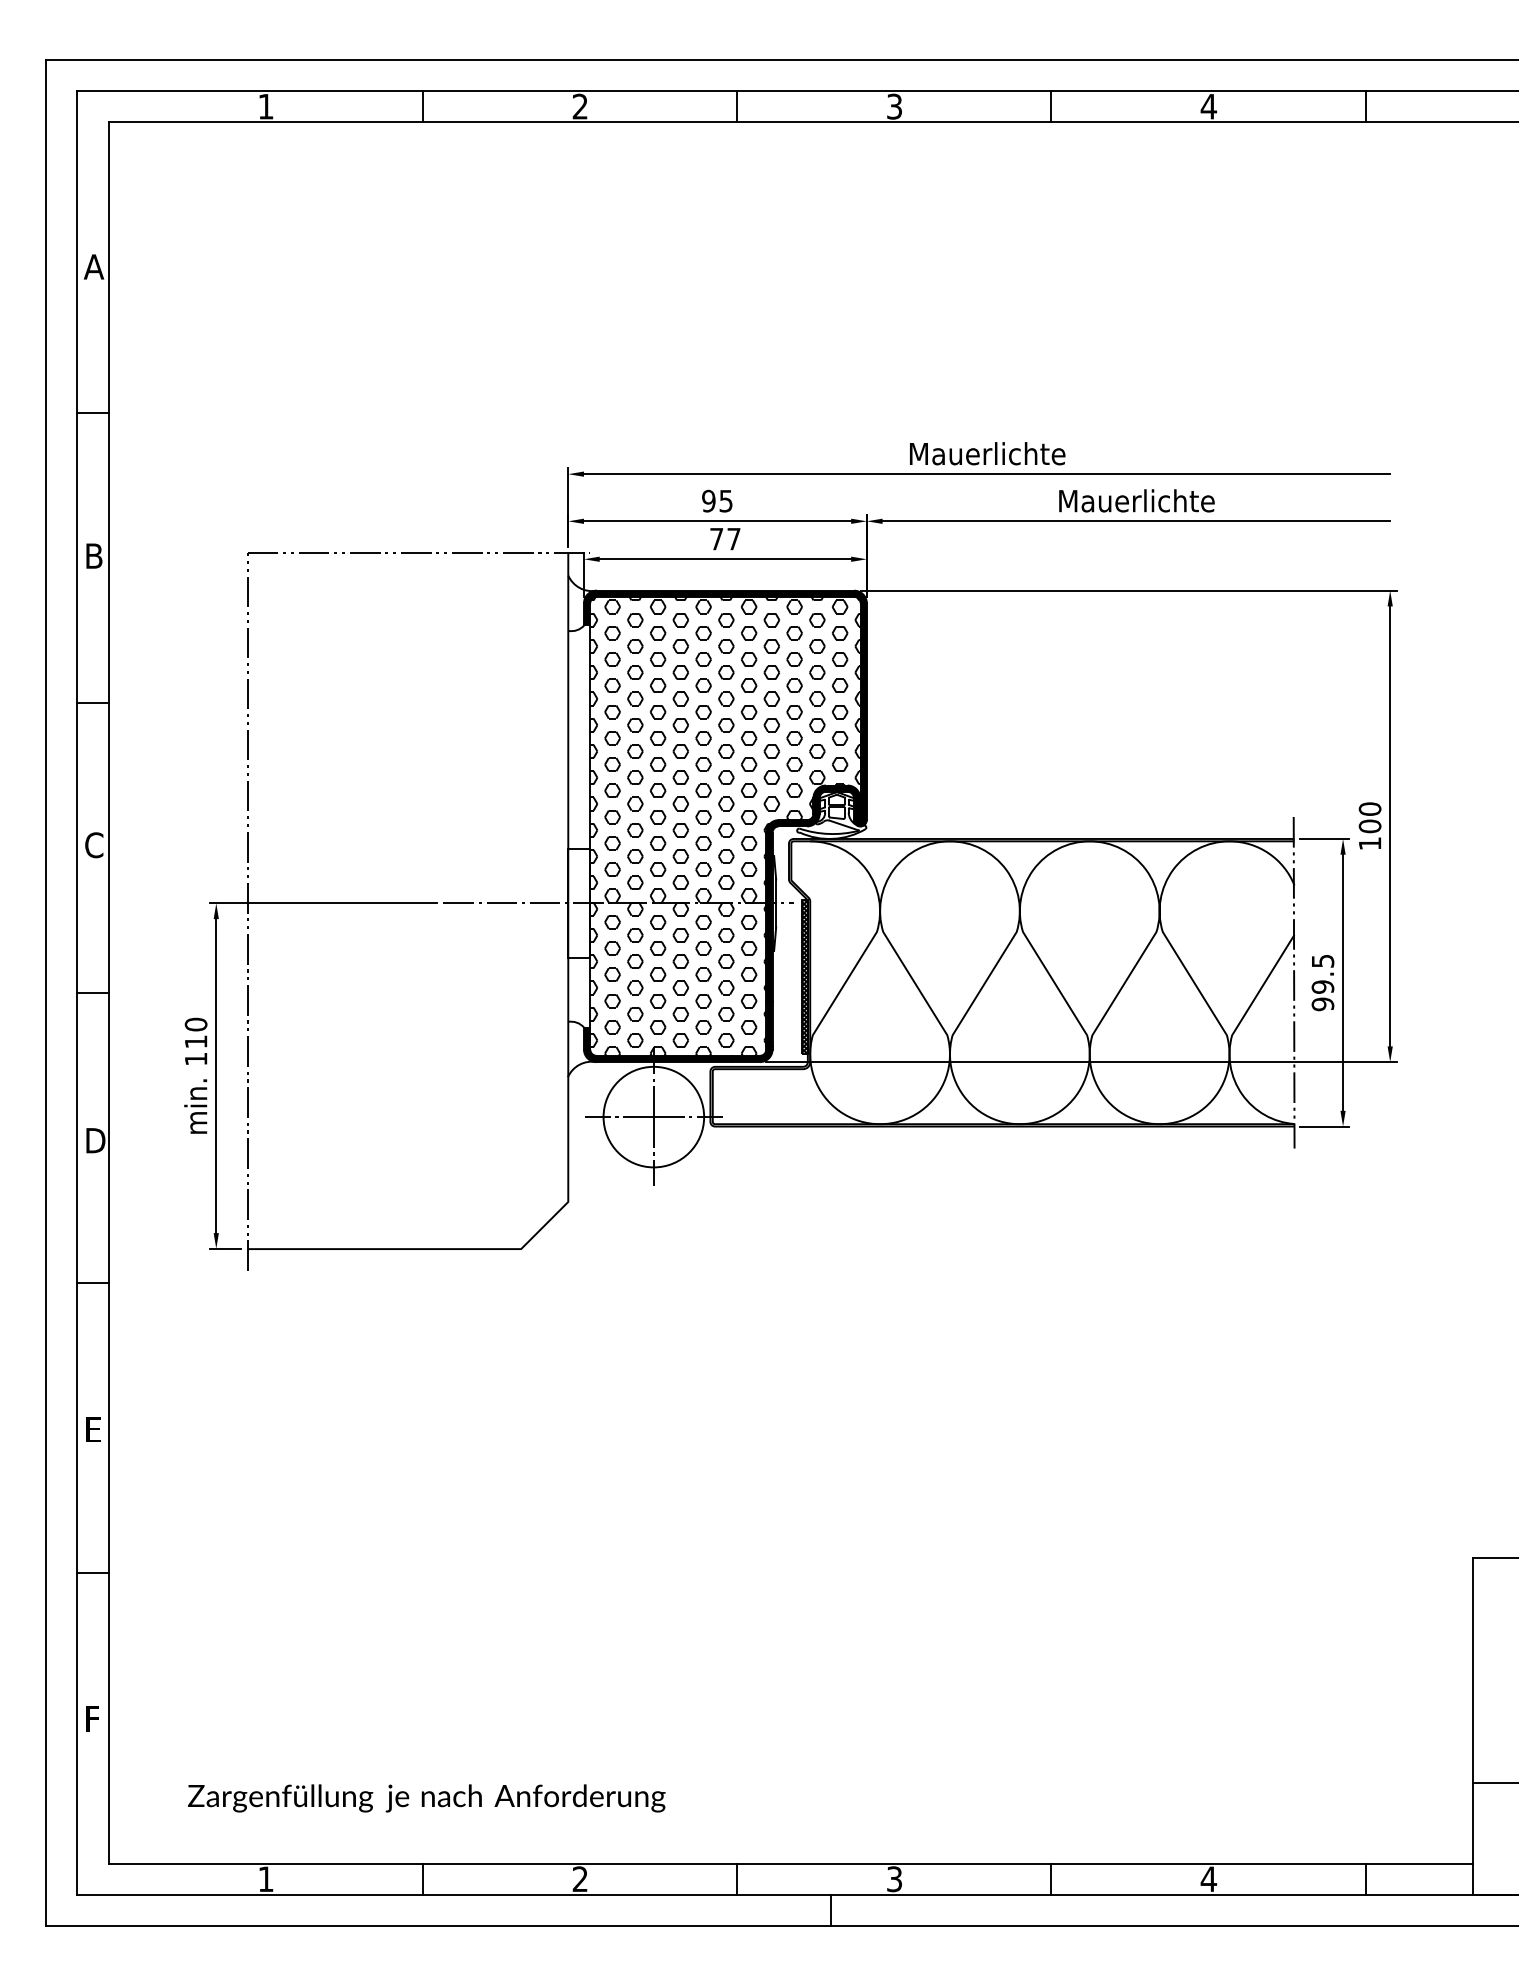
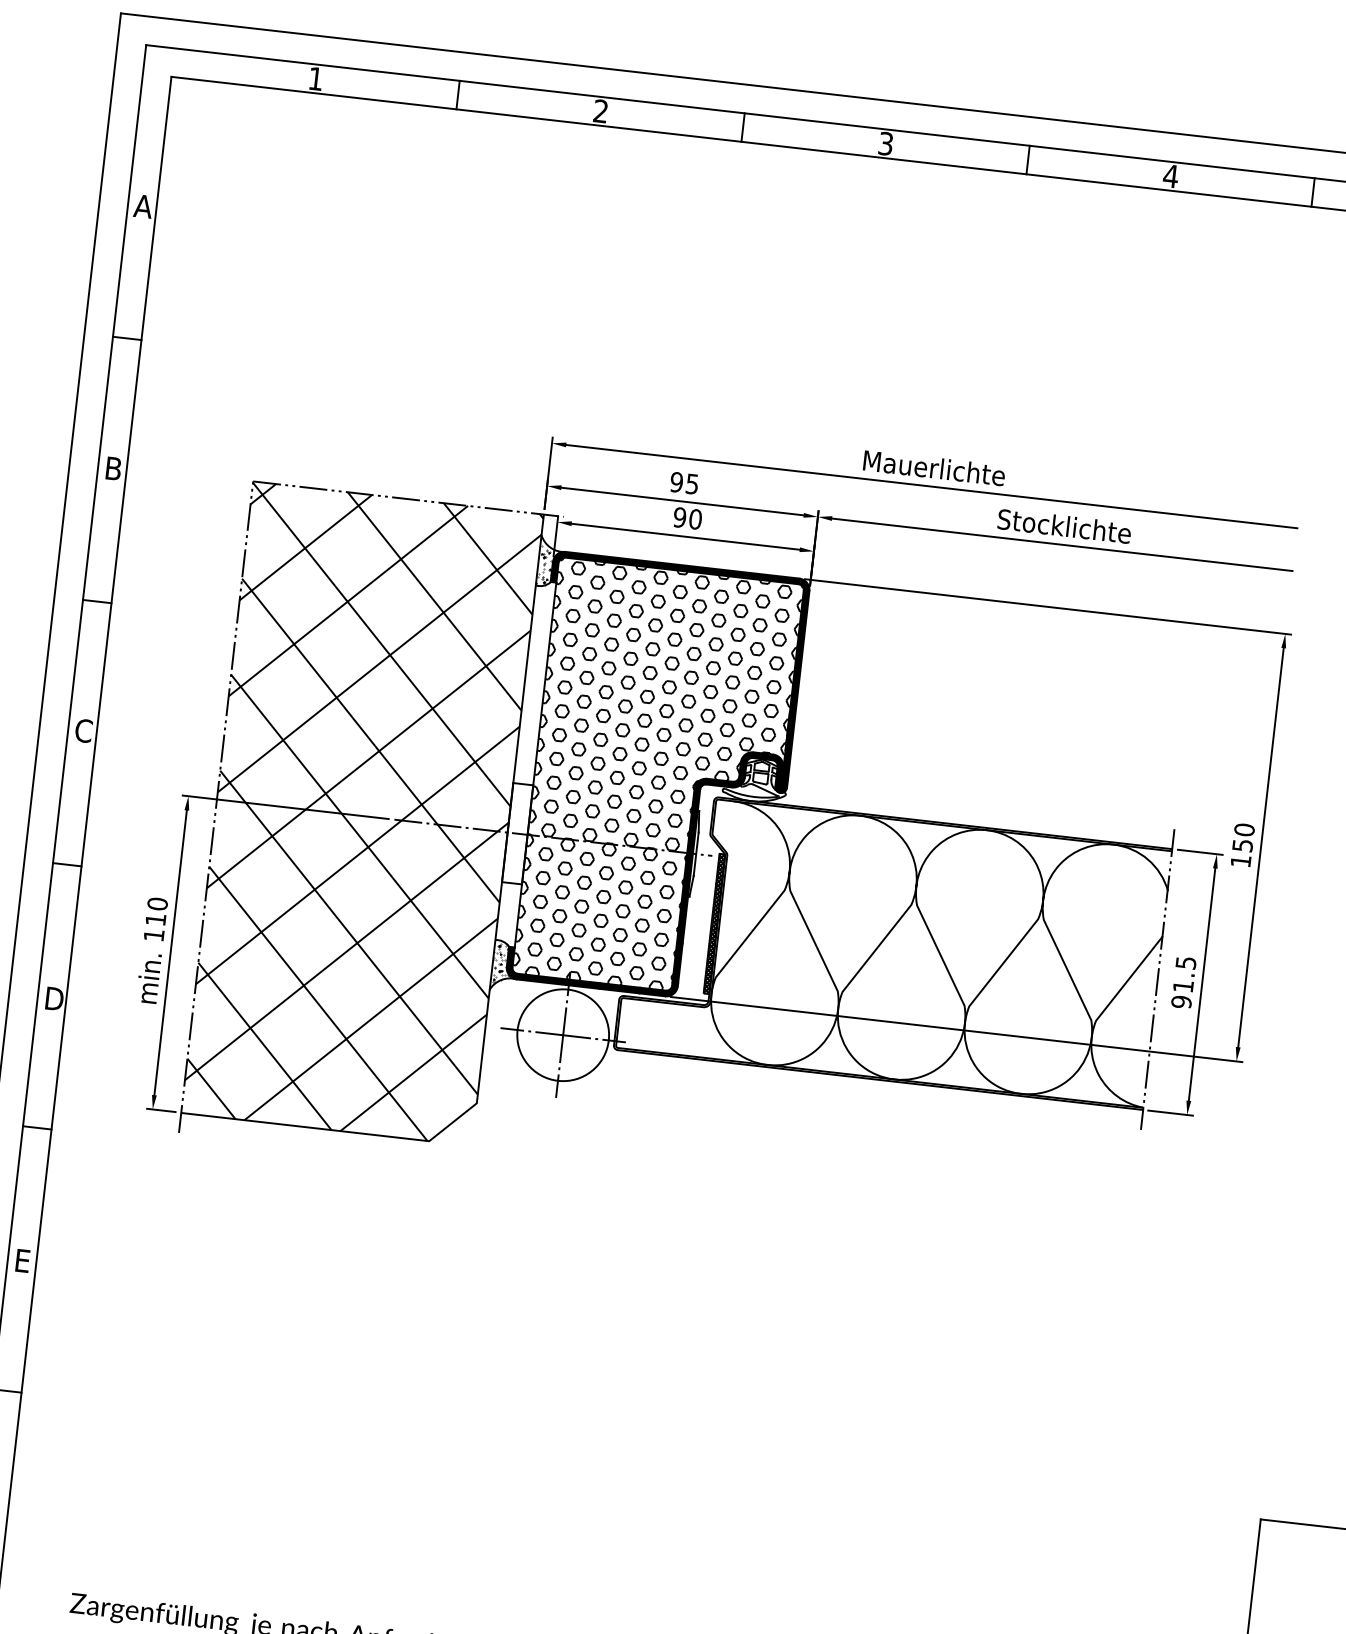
text: (1136, 500) -> (1064, 525), Mauerlichte -> Stocklichte
text: (724, 538) -> (687, 517), 77 -> 90
hatch: (578, 608) -> (547, 566), added
text: (1369, 826) -> (1242, 845), 100 -> 150
hatch: (407, 900) -> (362, 813), added
text: (1322, 986) -> (1183, 985), 99.5 -> 91.5
hatch: (577, 1045) -> (501, 962), added

